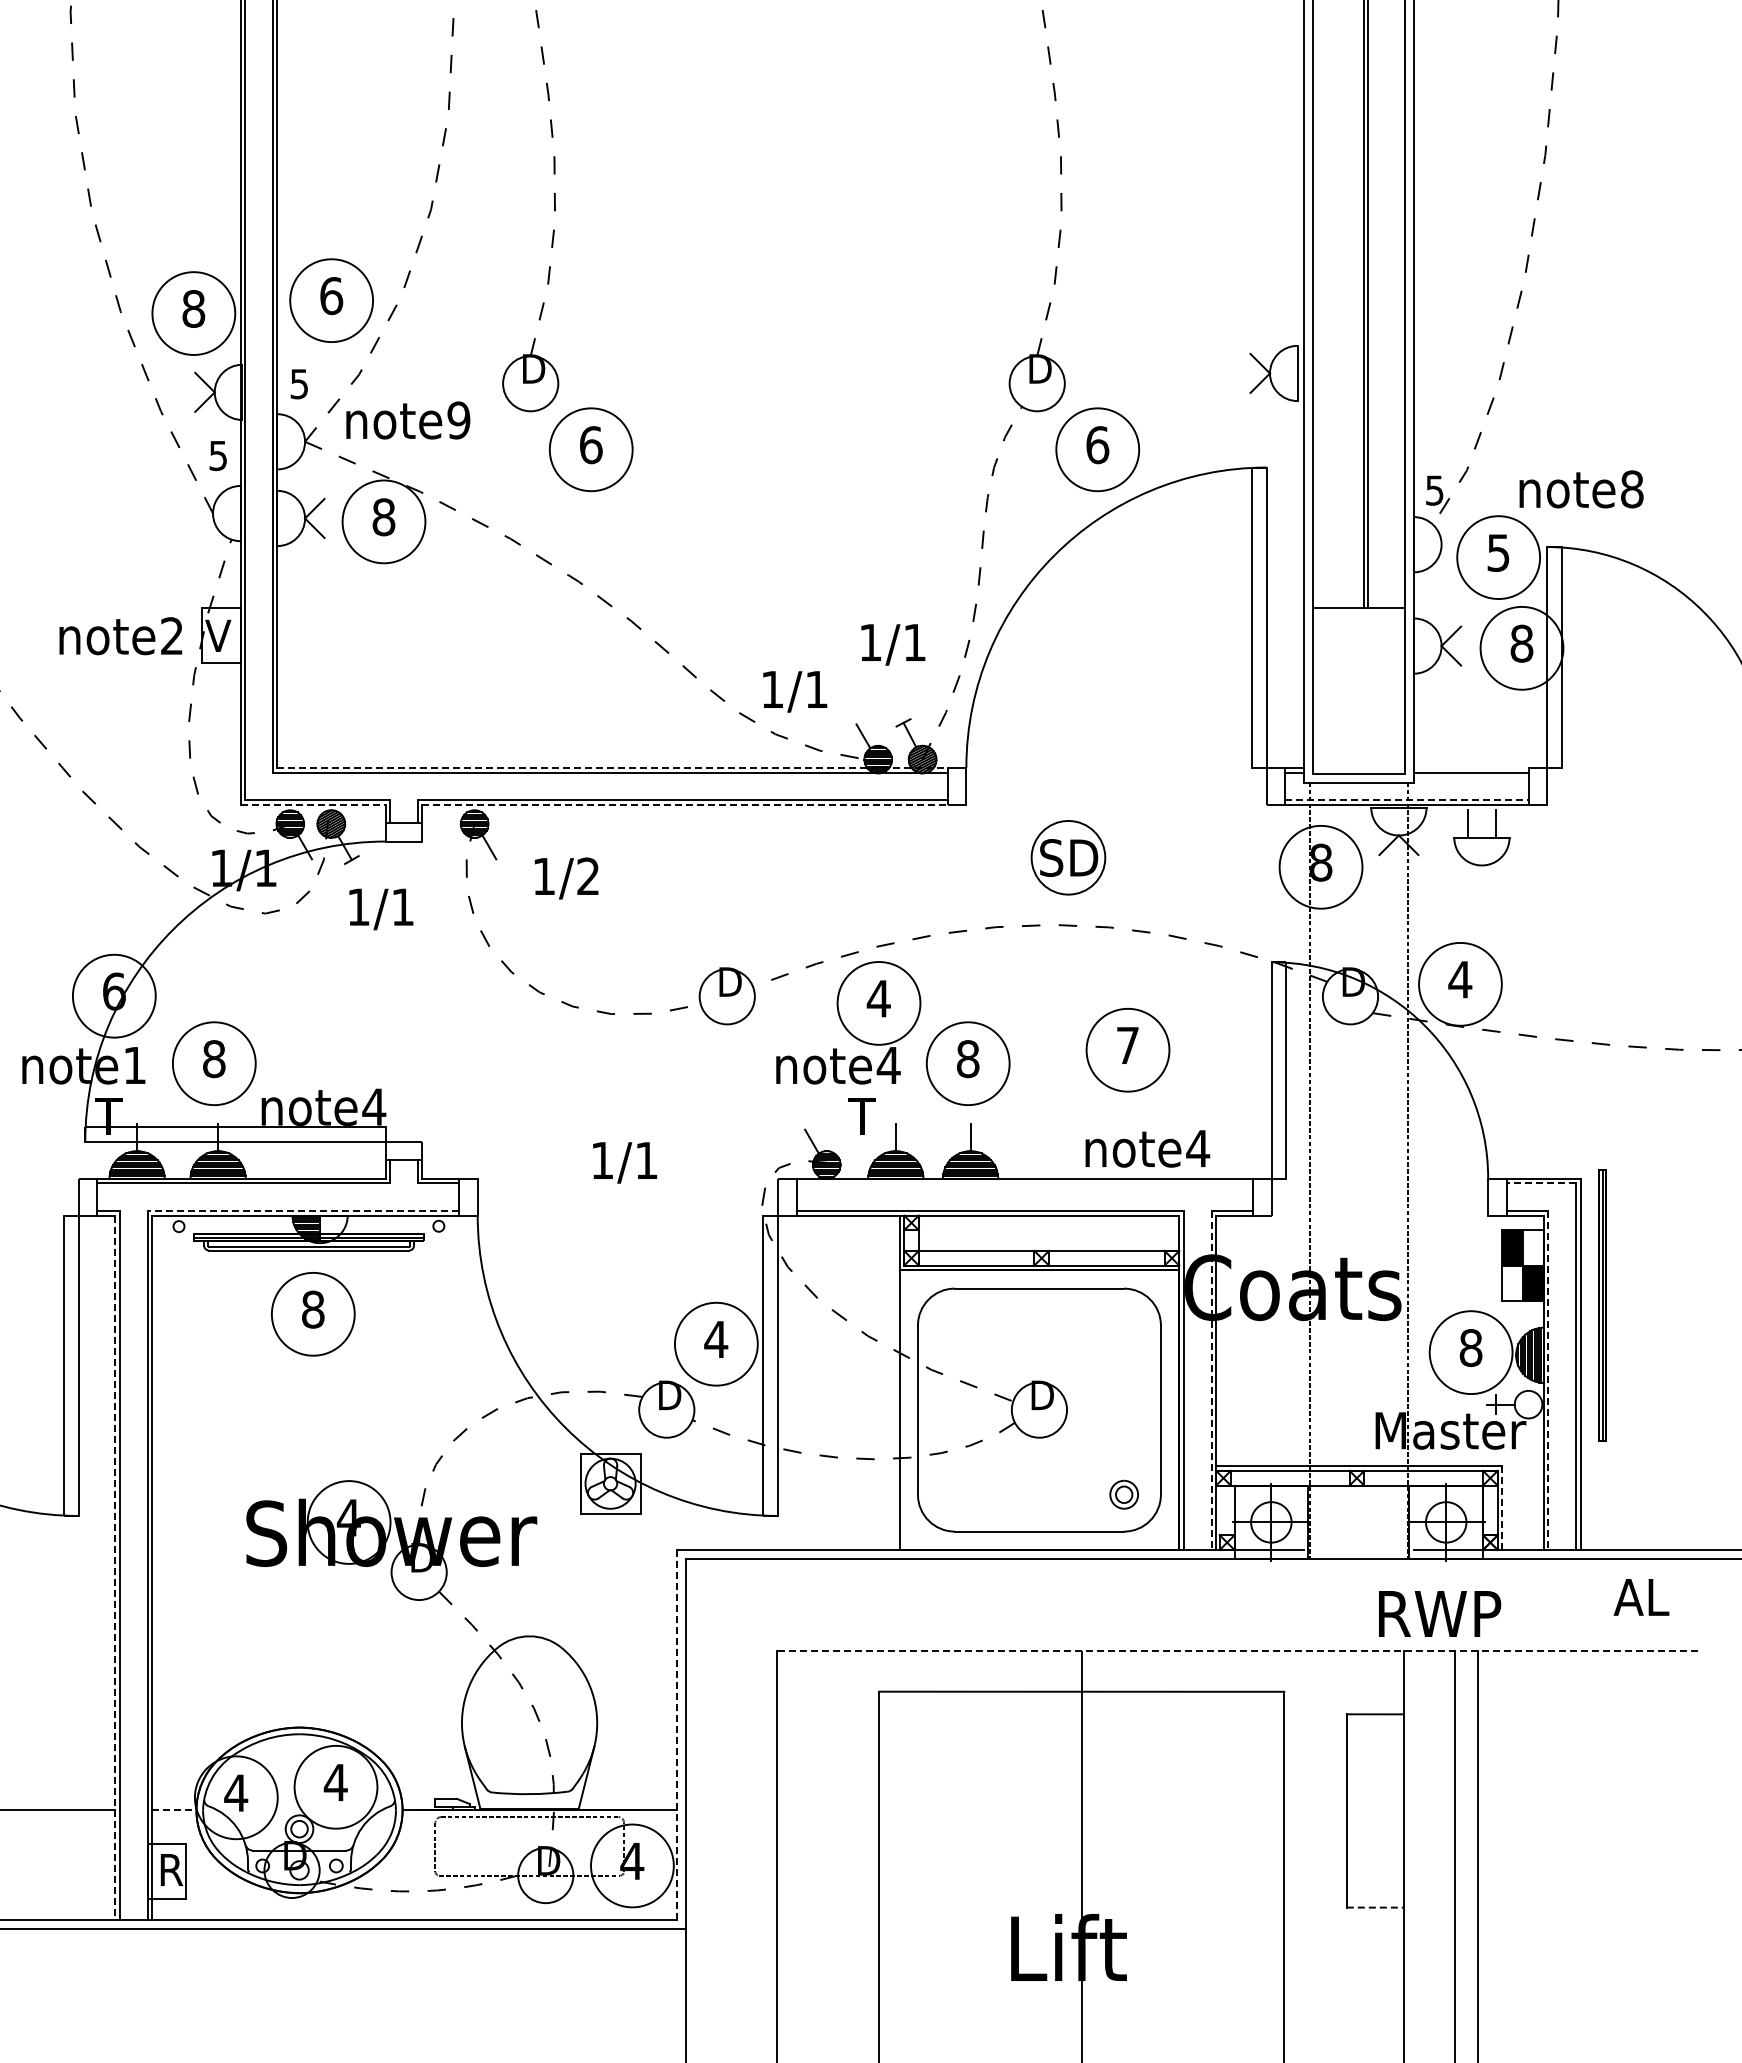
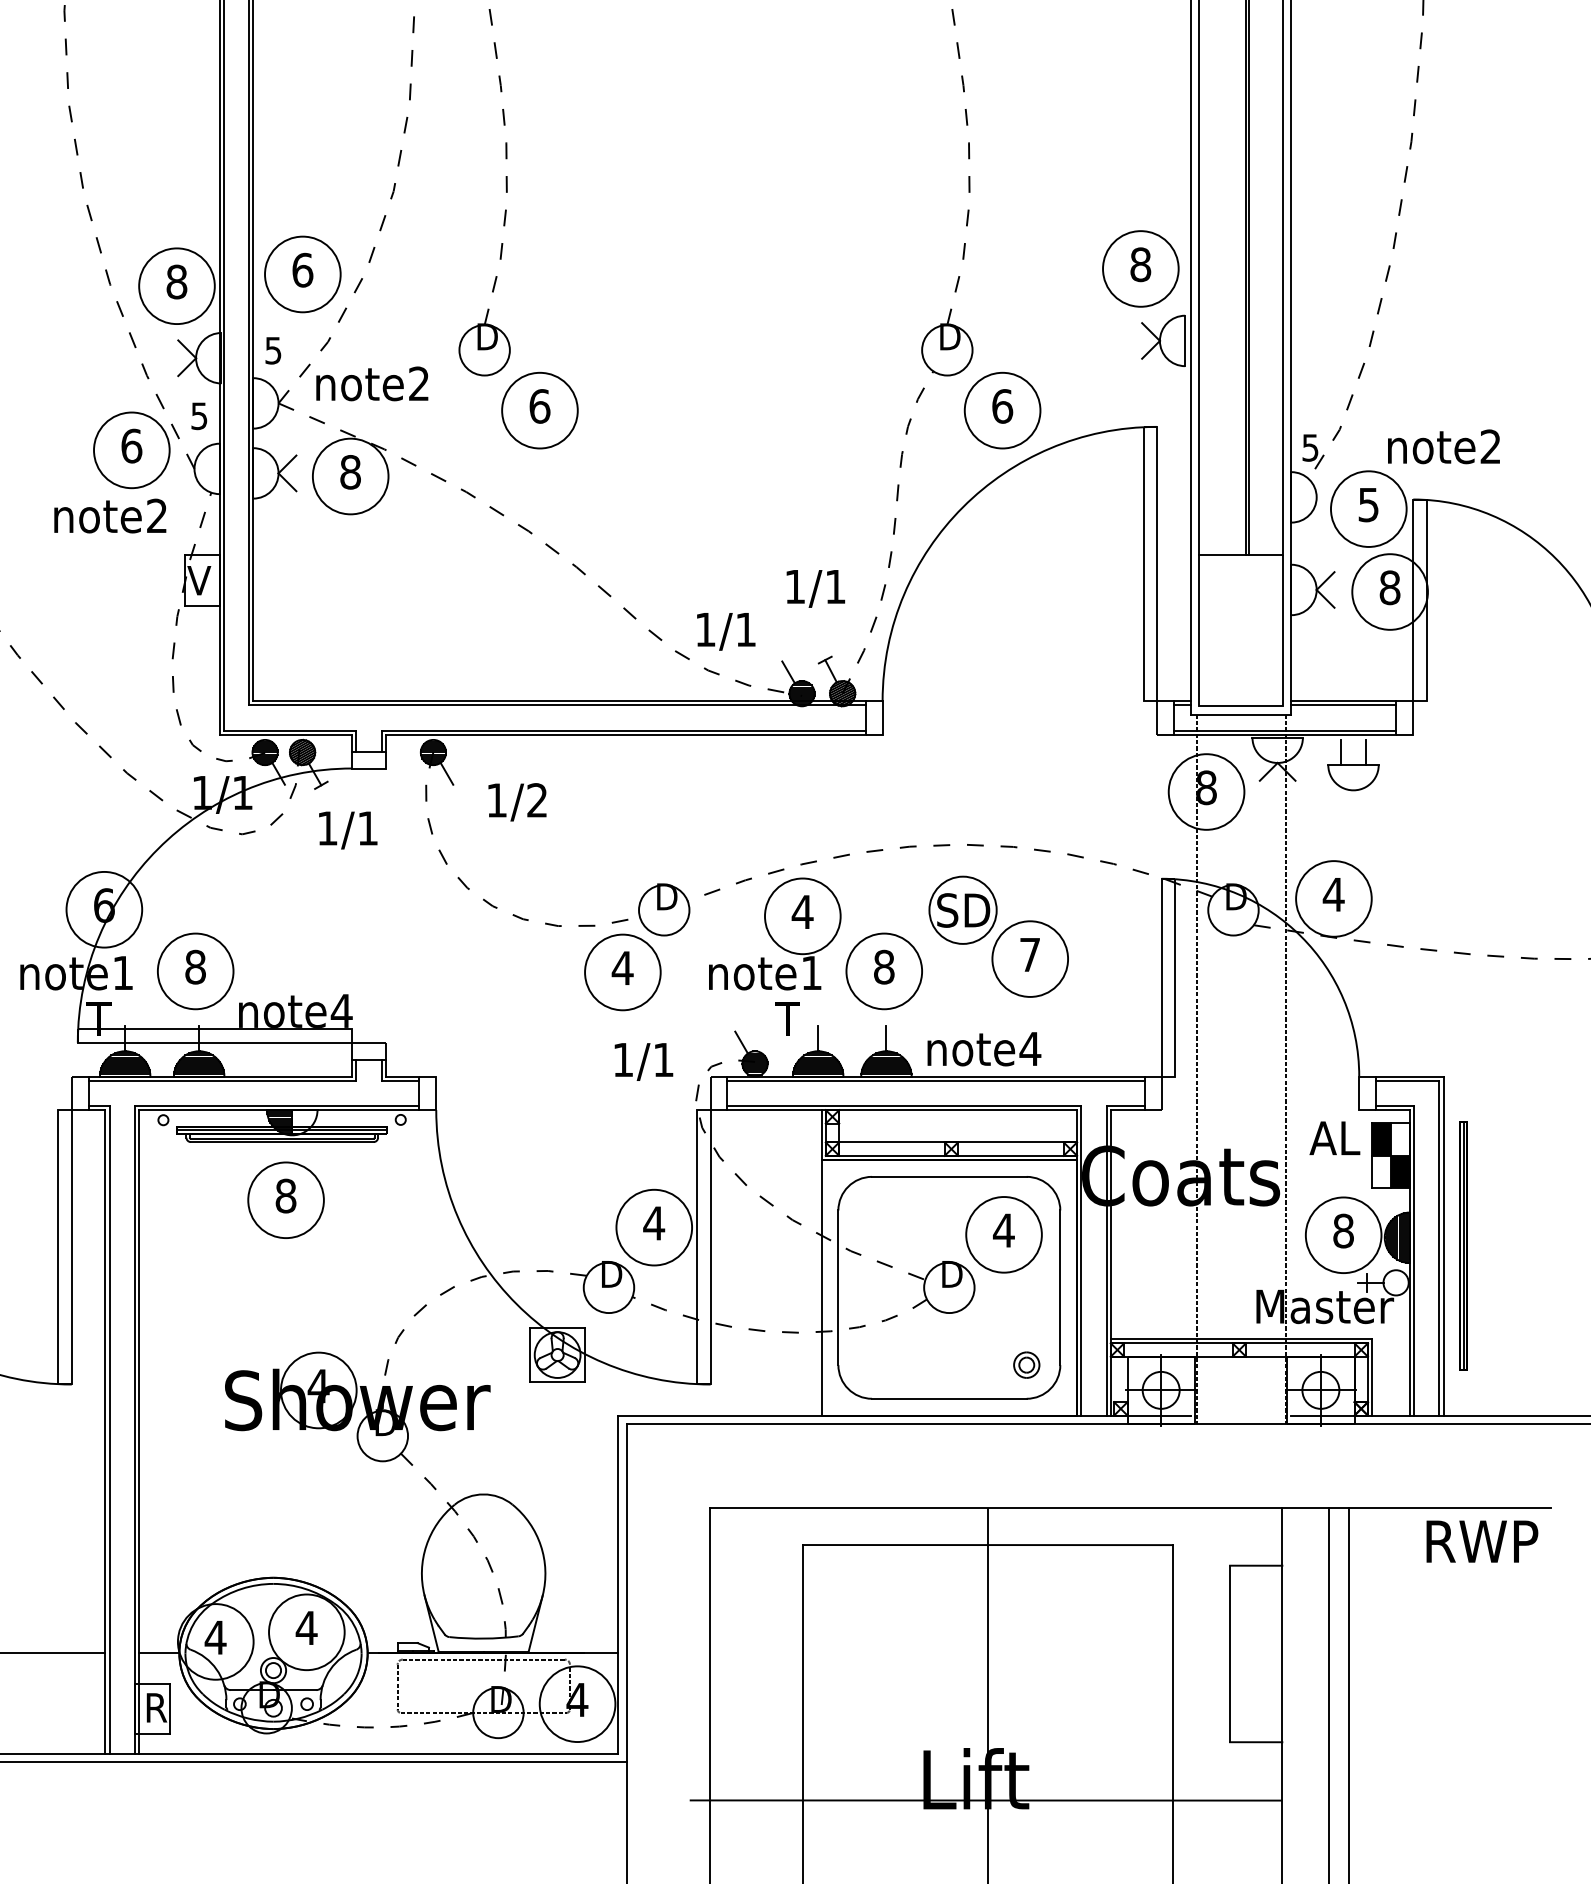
part: (1248, 294) -> (1140, 268), added
text: (458, 420) -> (418, 383), note9 -> note2
text: (1632, 489) -> (1491, 446), note8 -> note2
part: (144, 493) -> (131, 450), added
text: (120, 636) -> (109, 516), moved
line: (613, 767) -> (560, 700), dashed -> solid
line: (1471, 767) -> (1343, 700), added
line: (1407, 800) -> (1285, 731), dashed -> solid
line: (313, 804) -> (286, 734), dashed -> solid
line: (685, 804) -> (626, 734), dashed -> solid
part: (1068, 857) -> (963, 910), moved
part: (681, 1064) -> (622, 972), added
text: (888, 1065) -> (811, 973), note4 -> note1
text: (1147, 1148) -> (984, 1048), moved
text: (624, 1162) -> (643, 1061), moved
line: (1024, 1183) -> (935, 1080), added
line: (1541, 1183) -> (1407, 1080), dashed -> solid
line: (303, 1210) -> (277, 1105), dashed -> solid
part: (1602, 1305) -> (1463, 1246), moved
part: (1099, 1351) -> (1004, 1234), added
line: (1211, 1380) -> (1106, 1260), dashed -> solid
line: (1548, 1380) -> (1414, 1260), dashed -> solid
line: (1502, 1508) -> (1372, 1377), dashed -> solid
line: (115, 1568) -> (105, 1432), dashed -> solid
text: (1641, 1597) -> (1334, 1138), moved
text: (1440, 1613) -> (1482, 1541), moved
line: (1237, 1651) -> (1130, 1508), dashed -> solid
line: (676, 1734) -> (617, 1584), dashed -> solid
line: (174, 1809) -> (159, 1652), dashed -> solid
line: (1375, 1907) -> (1256, 1742), dashed -> solid
line: (1079, 1971) -> (985, 1800), added

